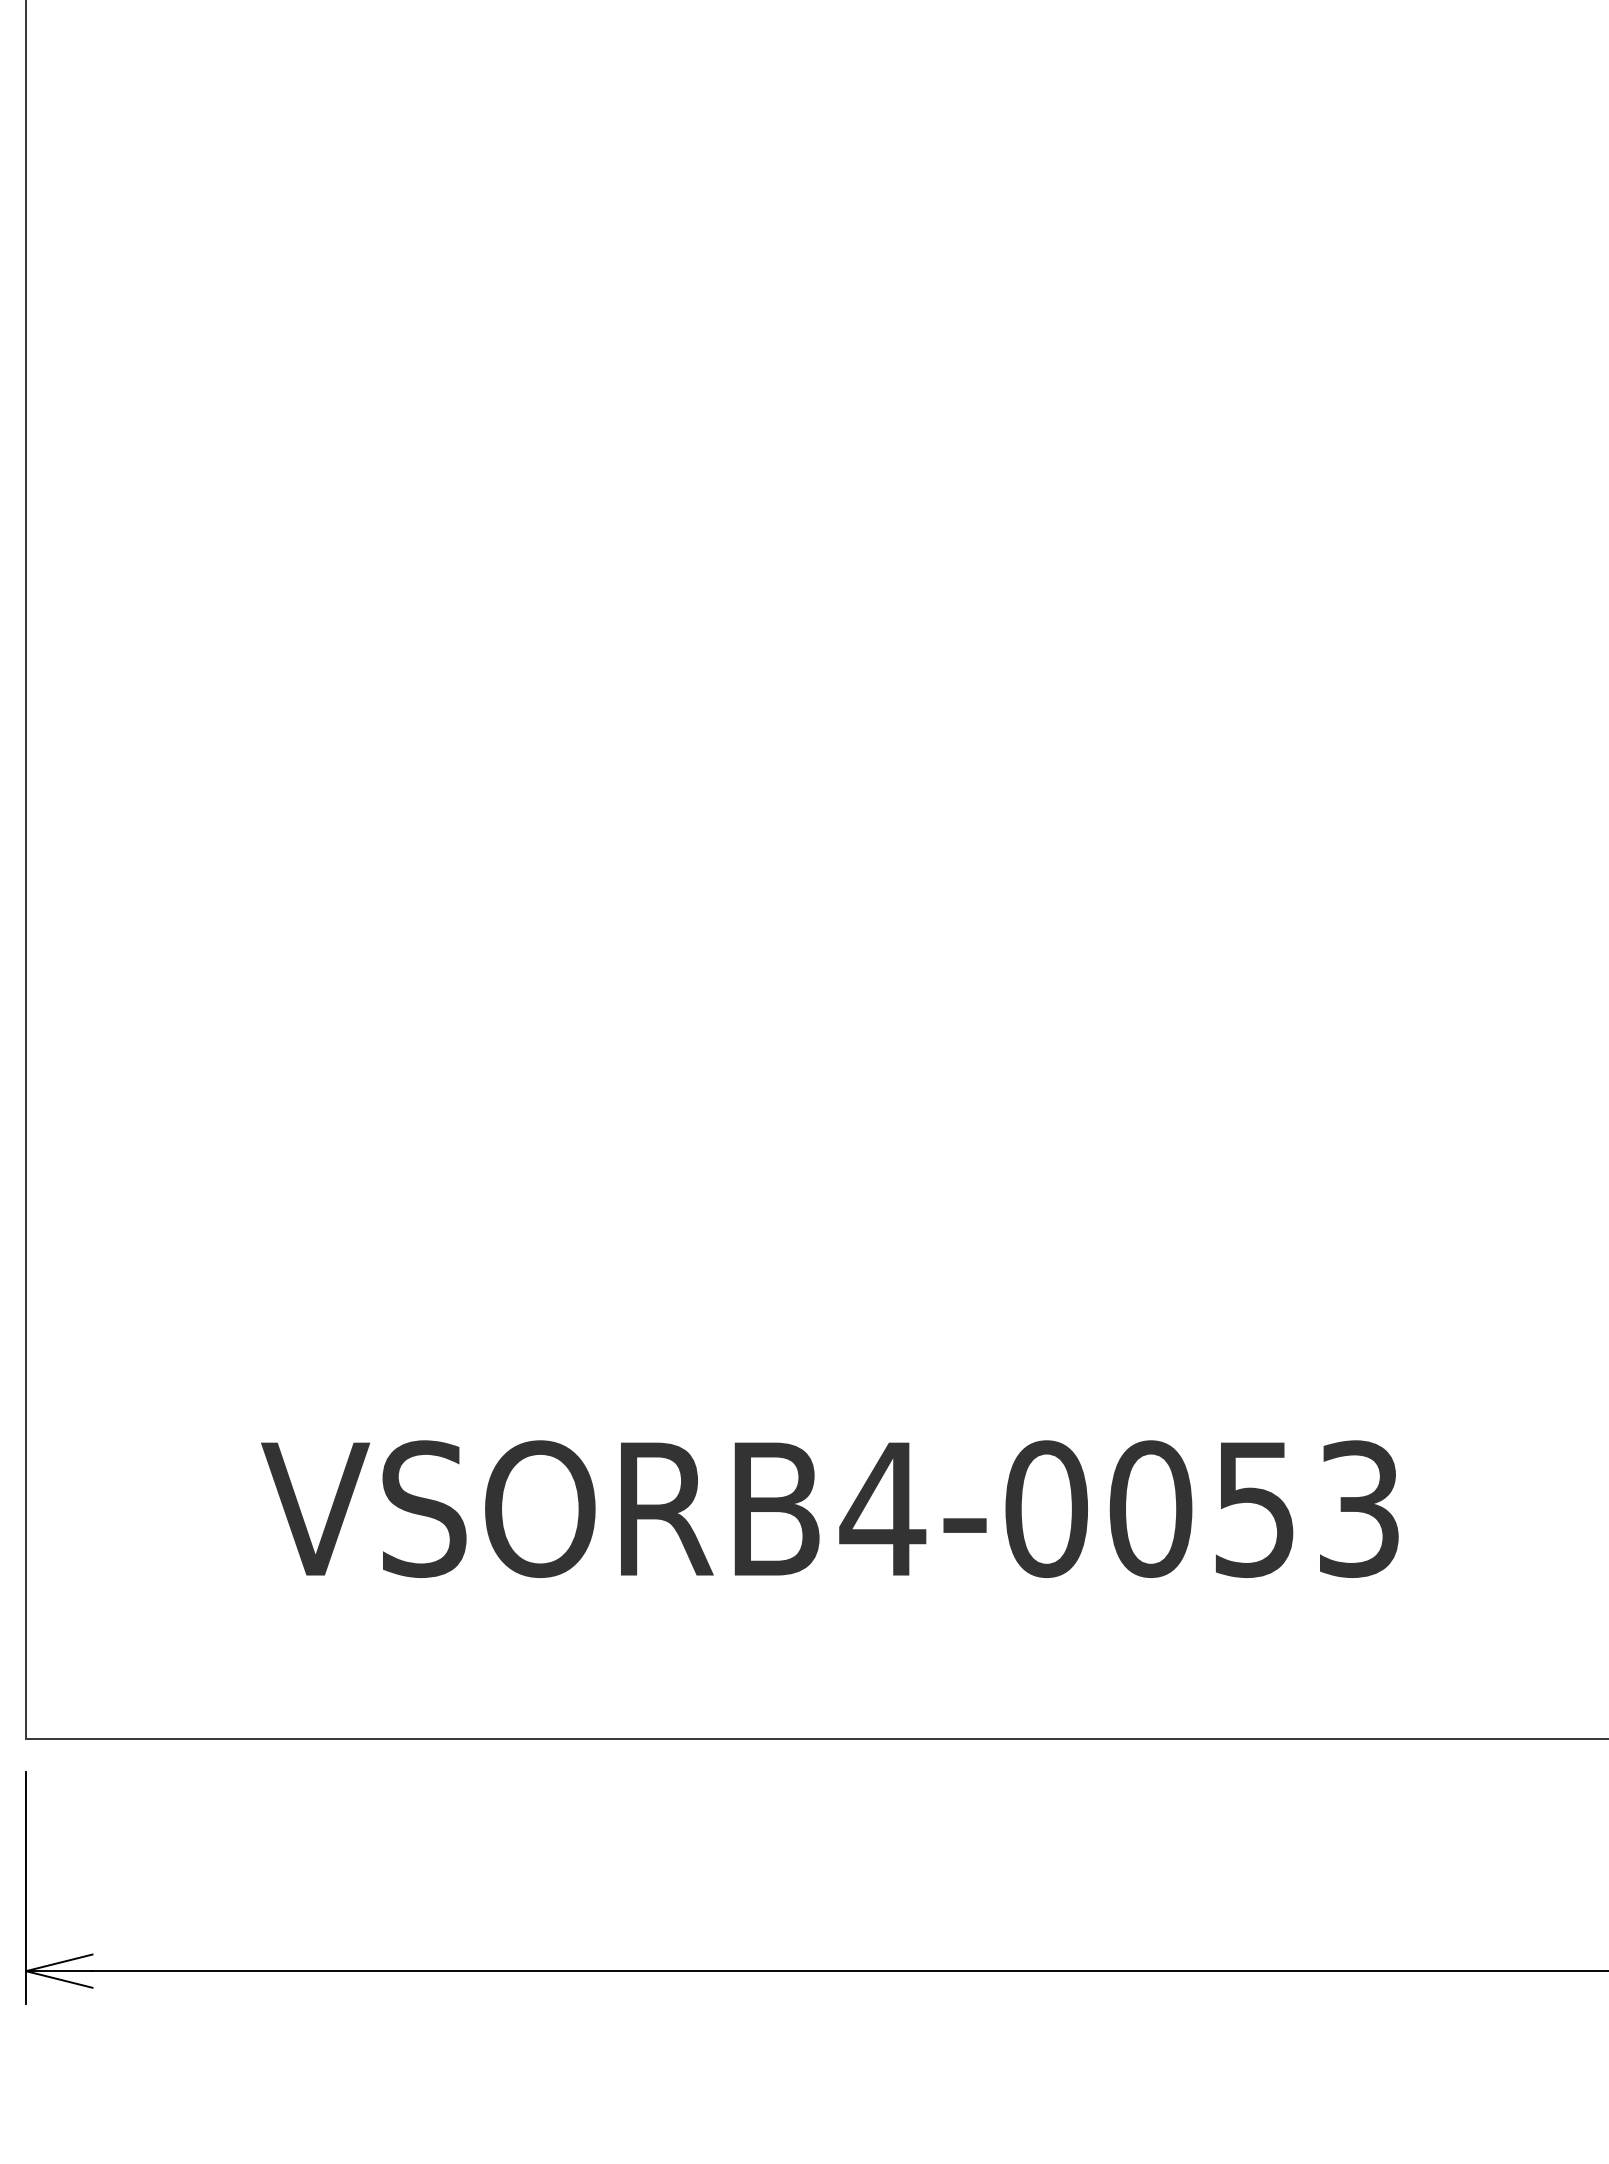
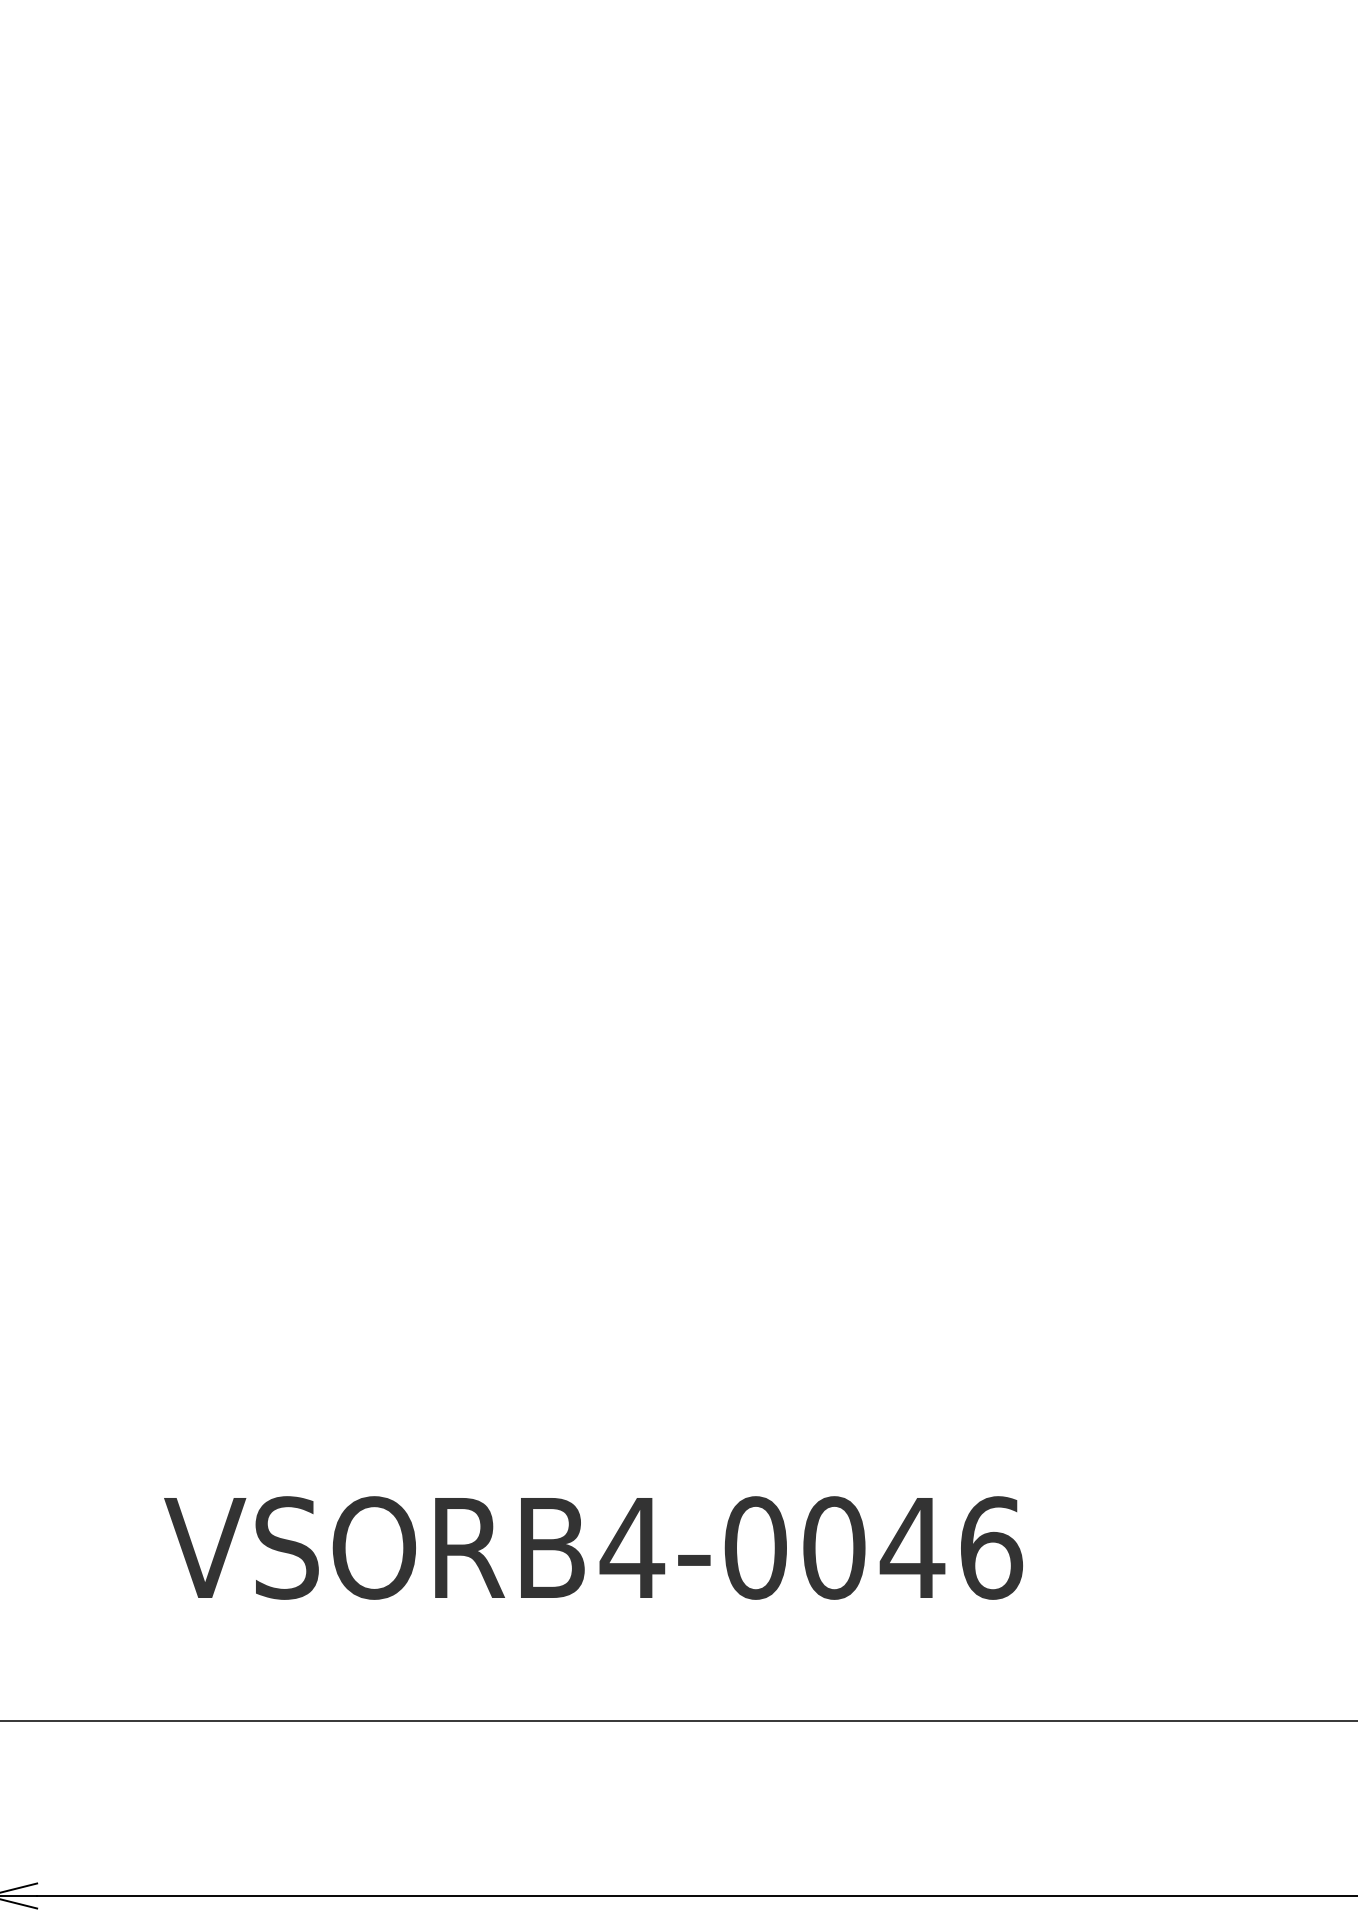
text: (1305, 1508) -> (950, 1547), VSORB4-0053 -> VSORB4-0046

